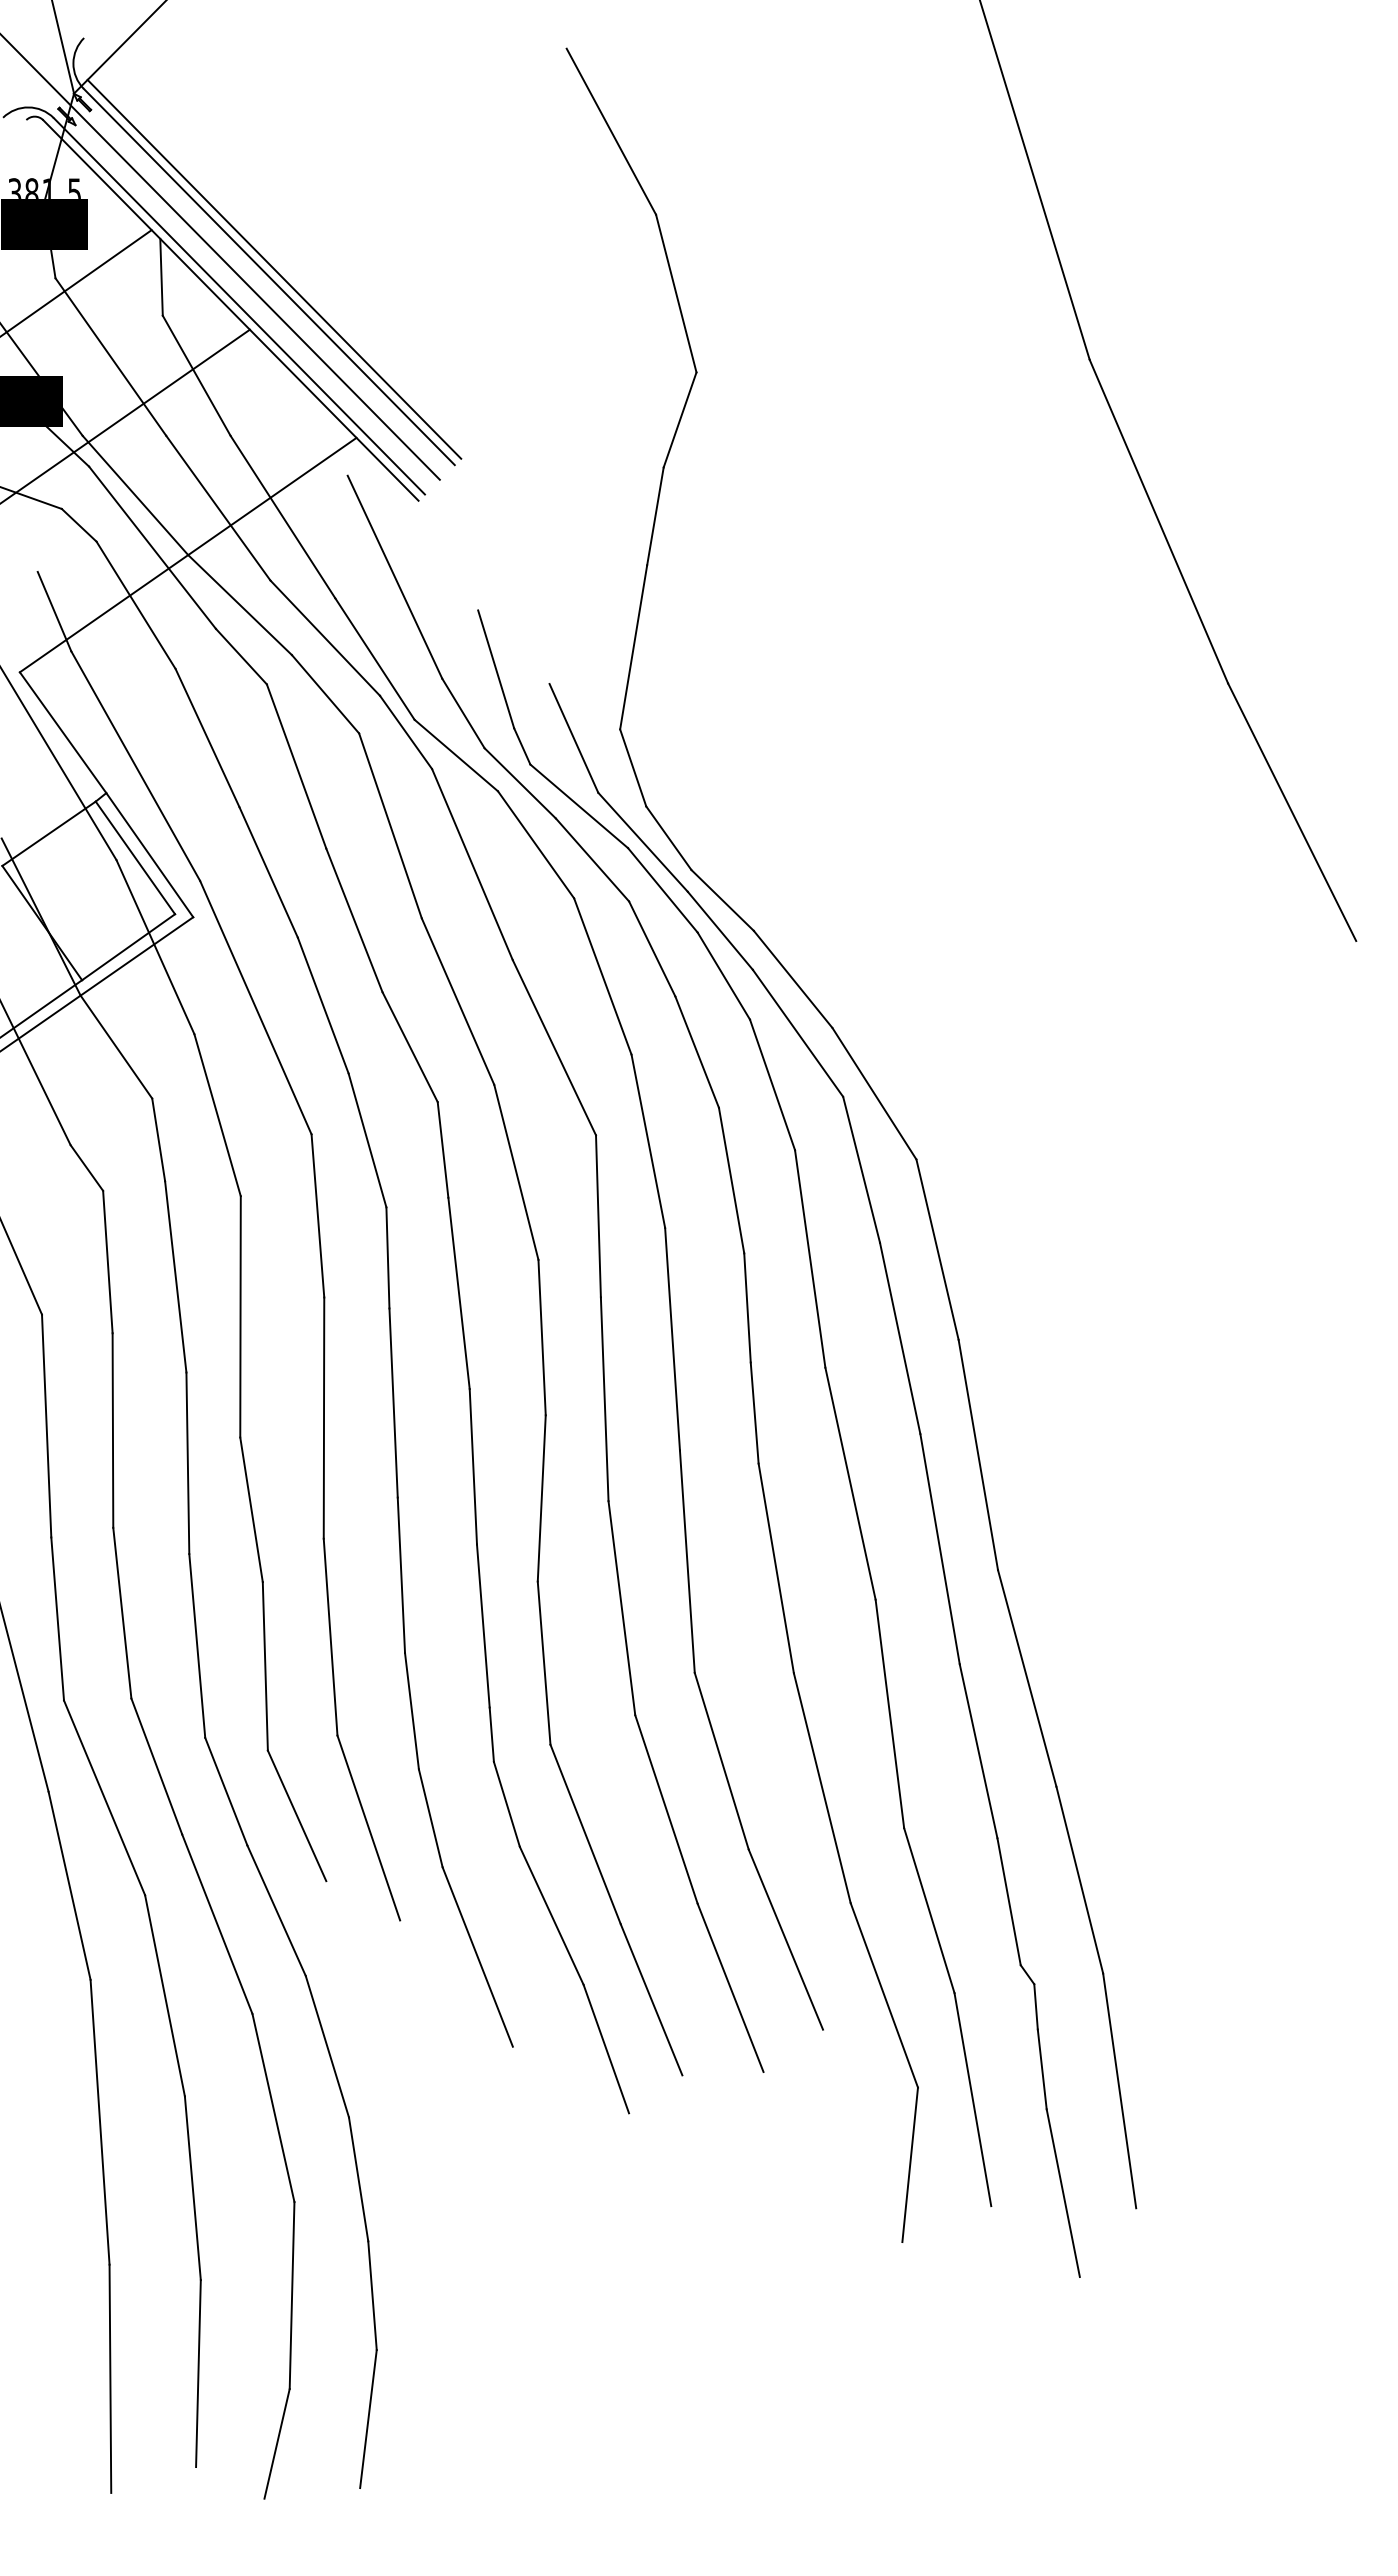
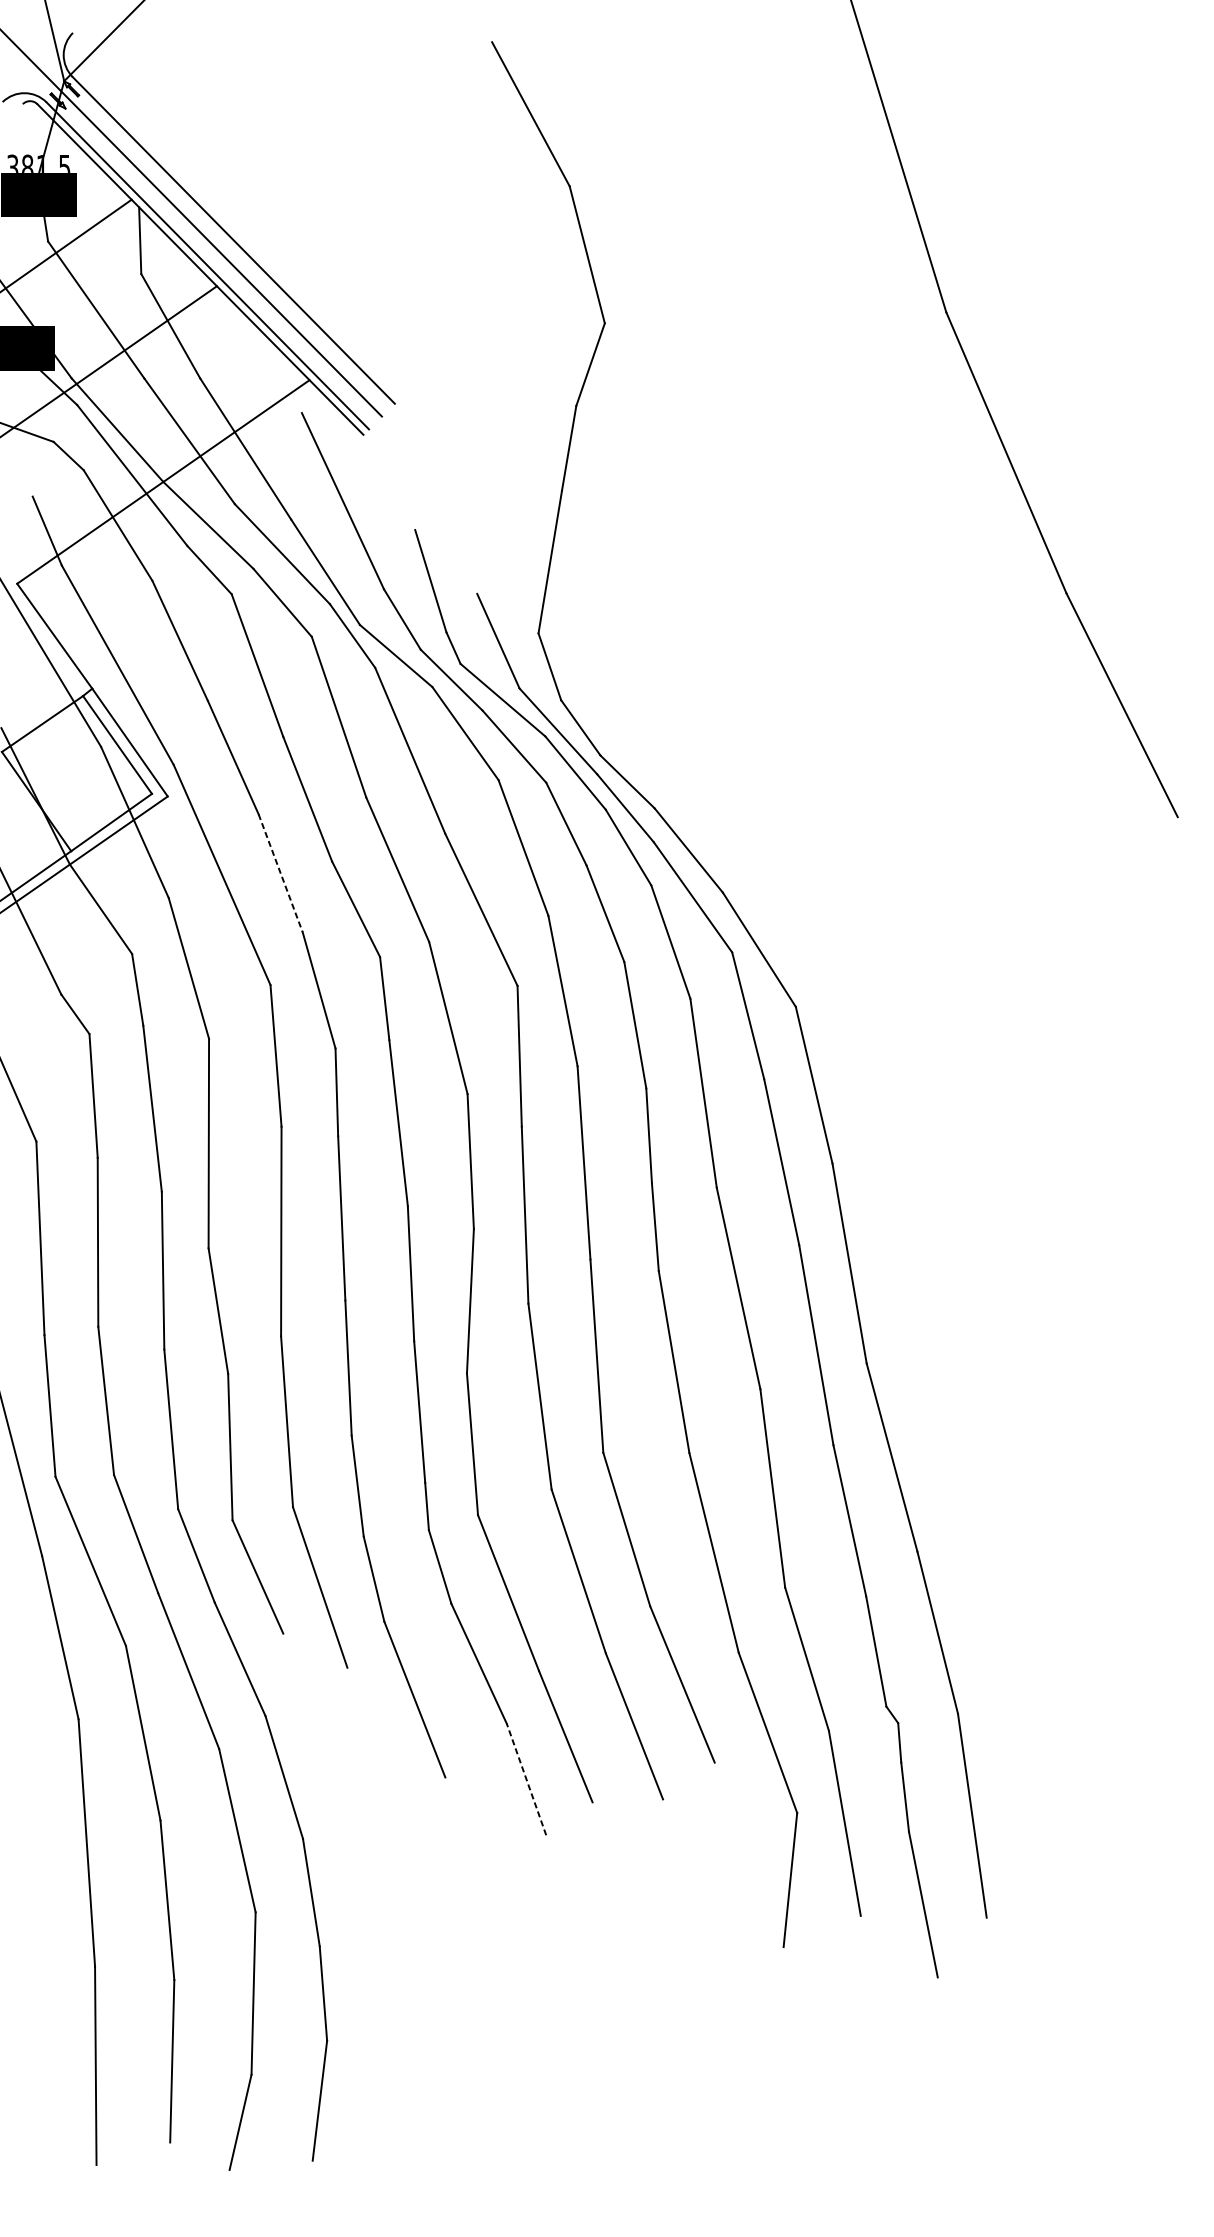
line: (274, 268) -> (238, 233), removed
line: (323, 1005) -> (280, 873), solid -> dashed
line: (606, 2048) -> (526, 1778), solid -> dashed

